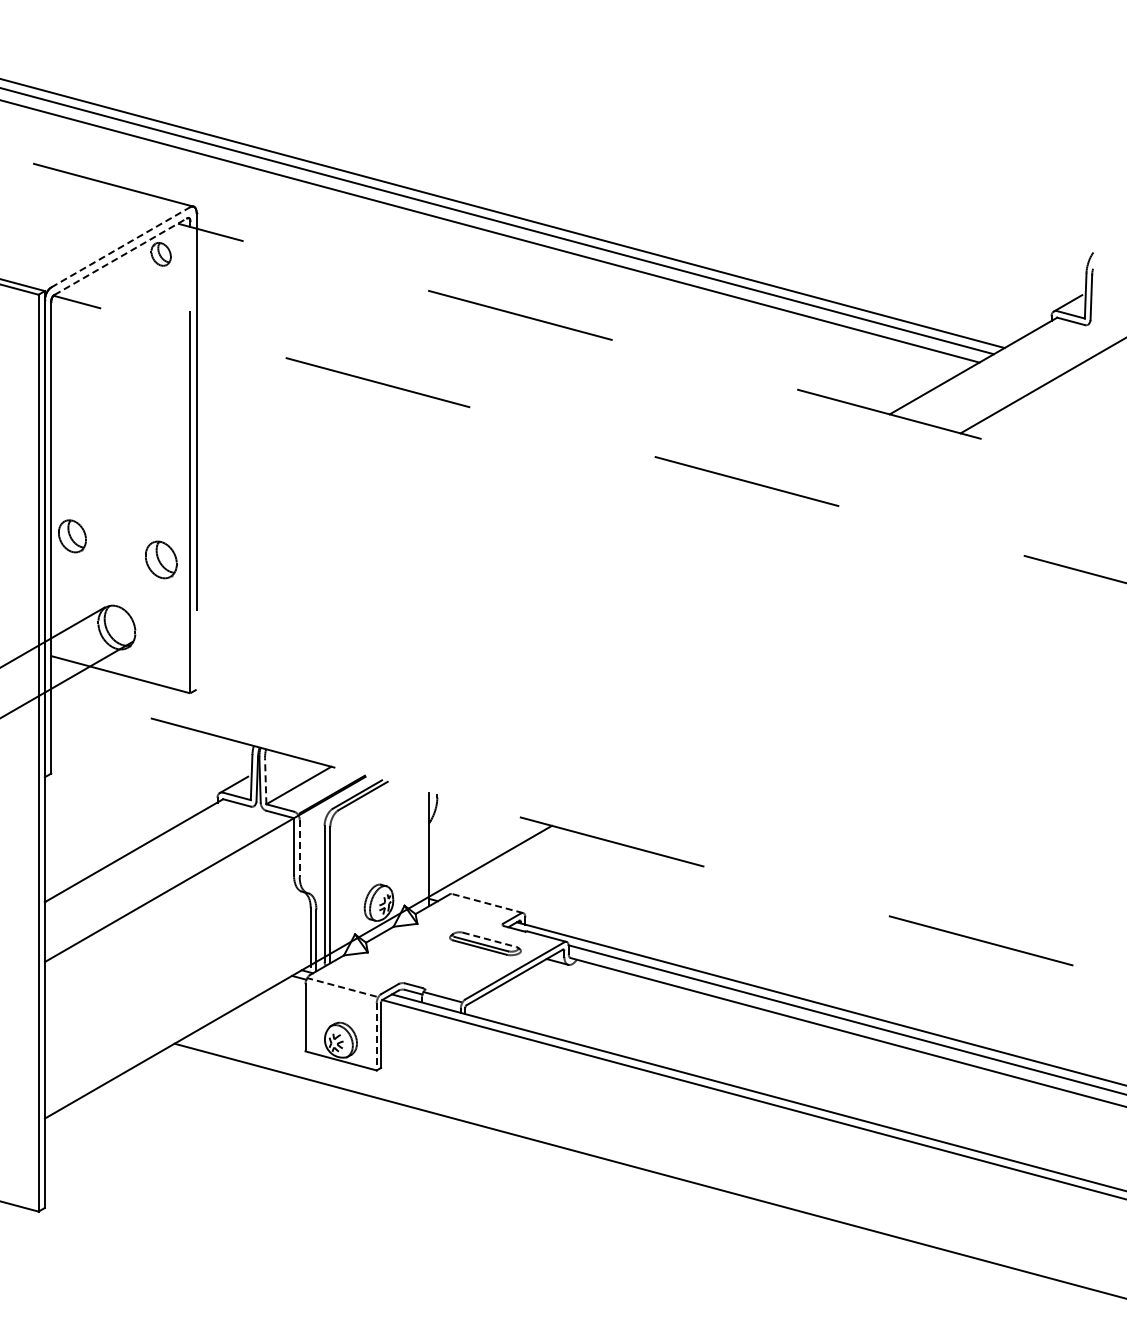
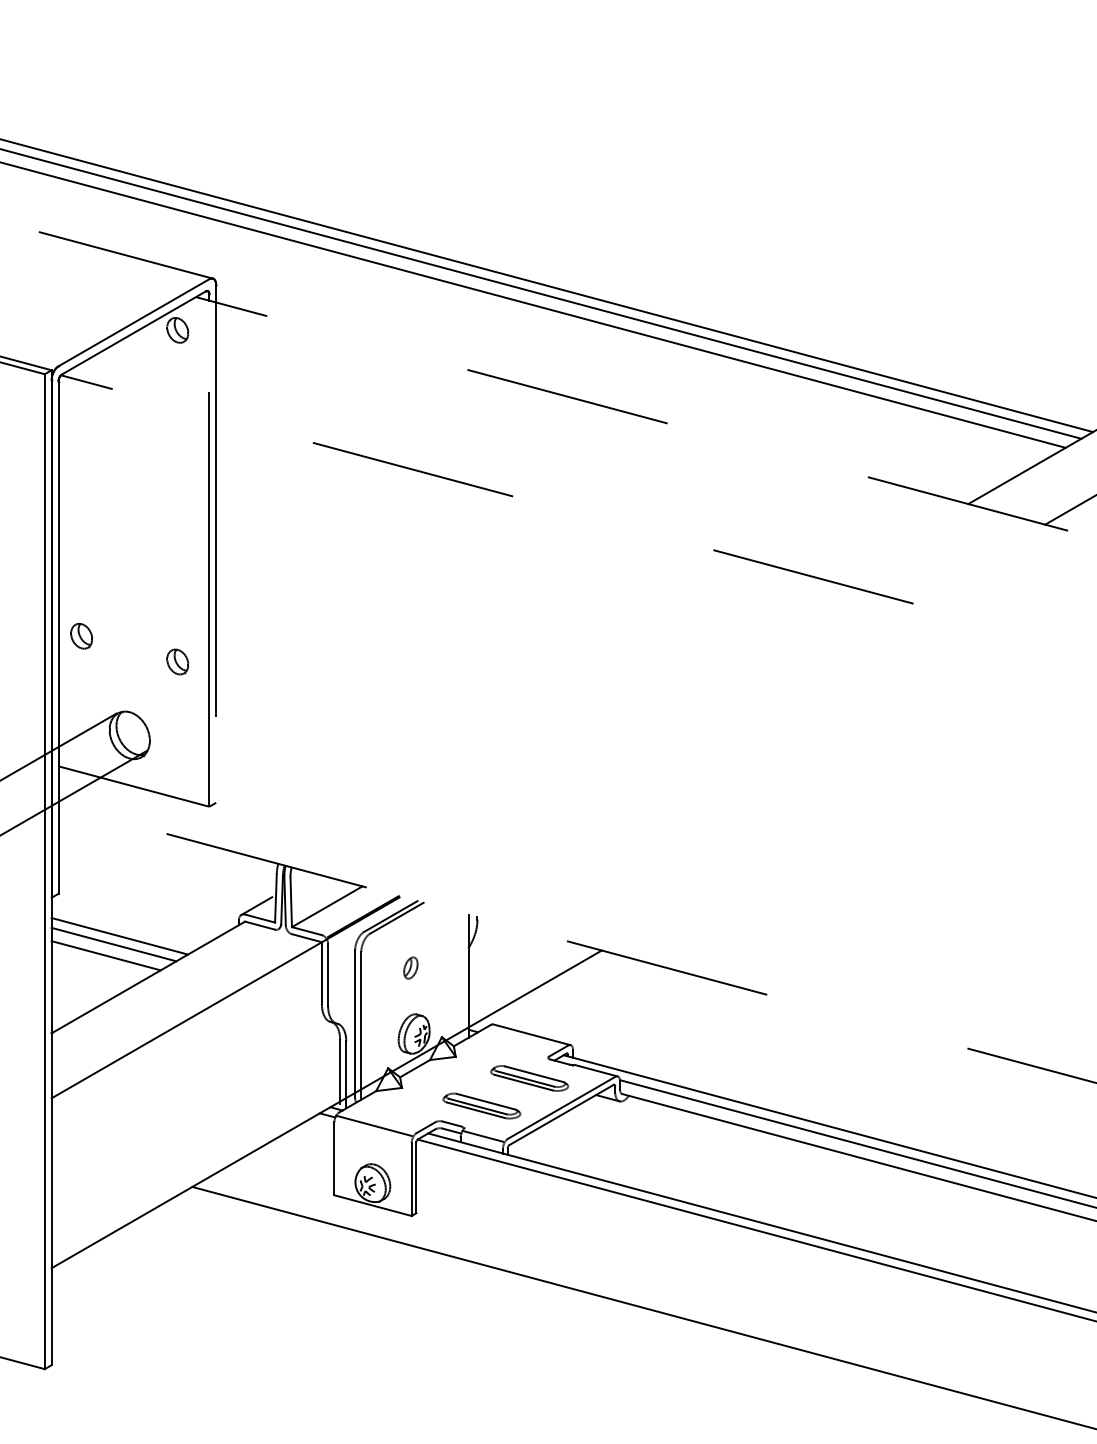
line: (121, 247) -> (134, 322), dashed -> solid
line: (120, 256) -> (133, 332), dashed -> solid
part: (72, 535) -> (81, 635), size x0.71
part: (160, 559) -> (177, 661), size x0.62
line: (265, 781) -> (290, 902), dashed -> solid
line: (107, 812) -> (119, 936), added
line: (101, 819) -> (113, 943), added
line: (94, 830) -> (105, 955), added
part: (375, 841) -> (410, 967), added
line: (299, 848) -> (327, 975), dashed -> solid
line: (487, 903) -> (531, 1034), dashed -> solid
line: (489, 939) -> (534, 1073), dashed -> solid
part: (441, 968) -> (481, 1105), added
line: (341, 987) -> (373, 1125), dashed -> solid
line: (376, 1036) -> (411, 1179), dashed -> solid

